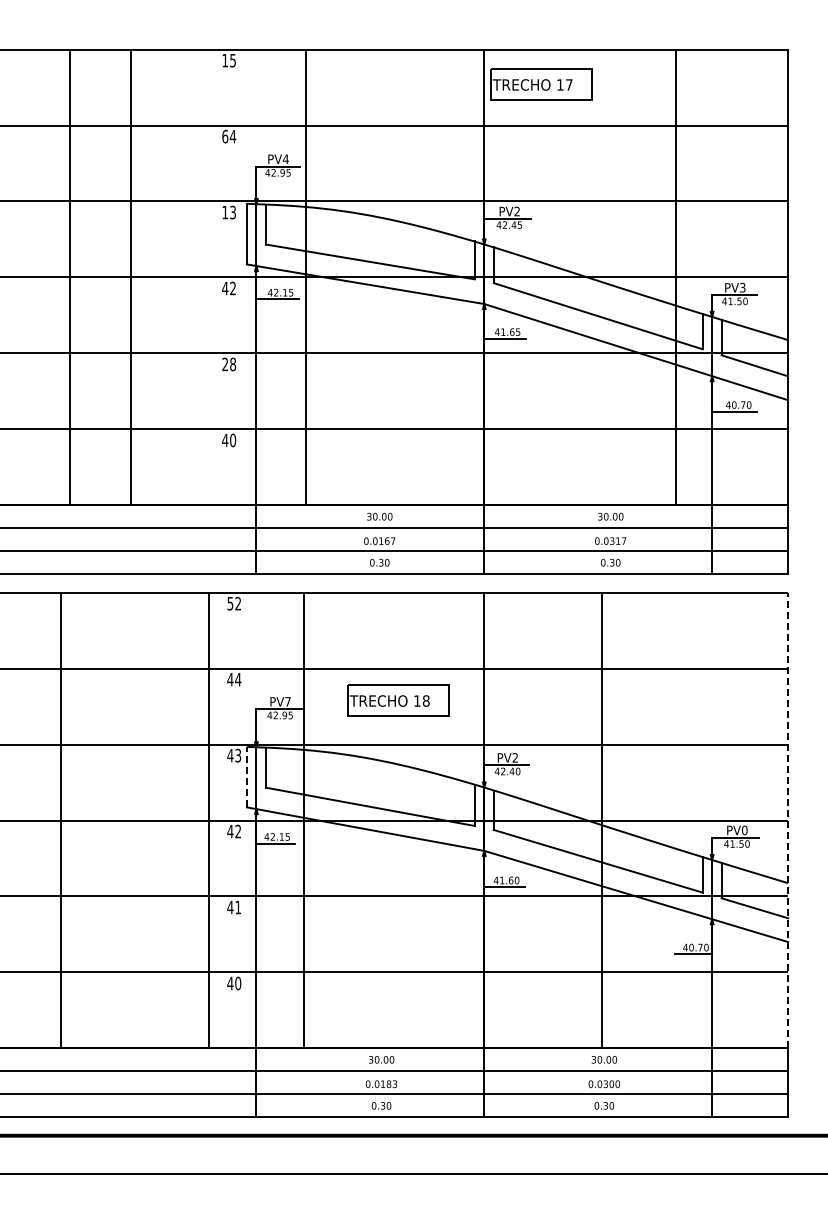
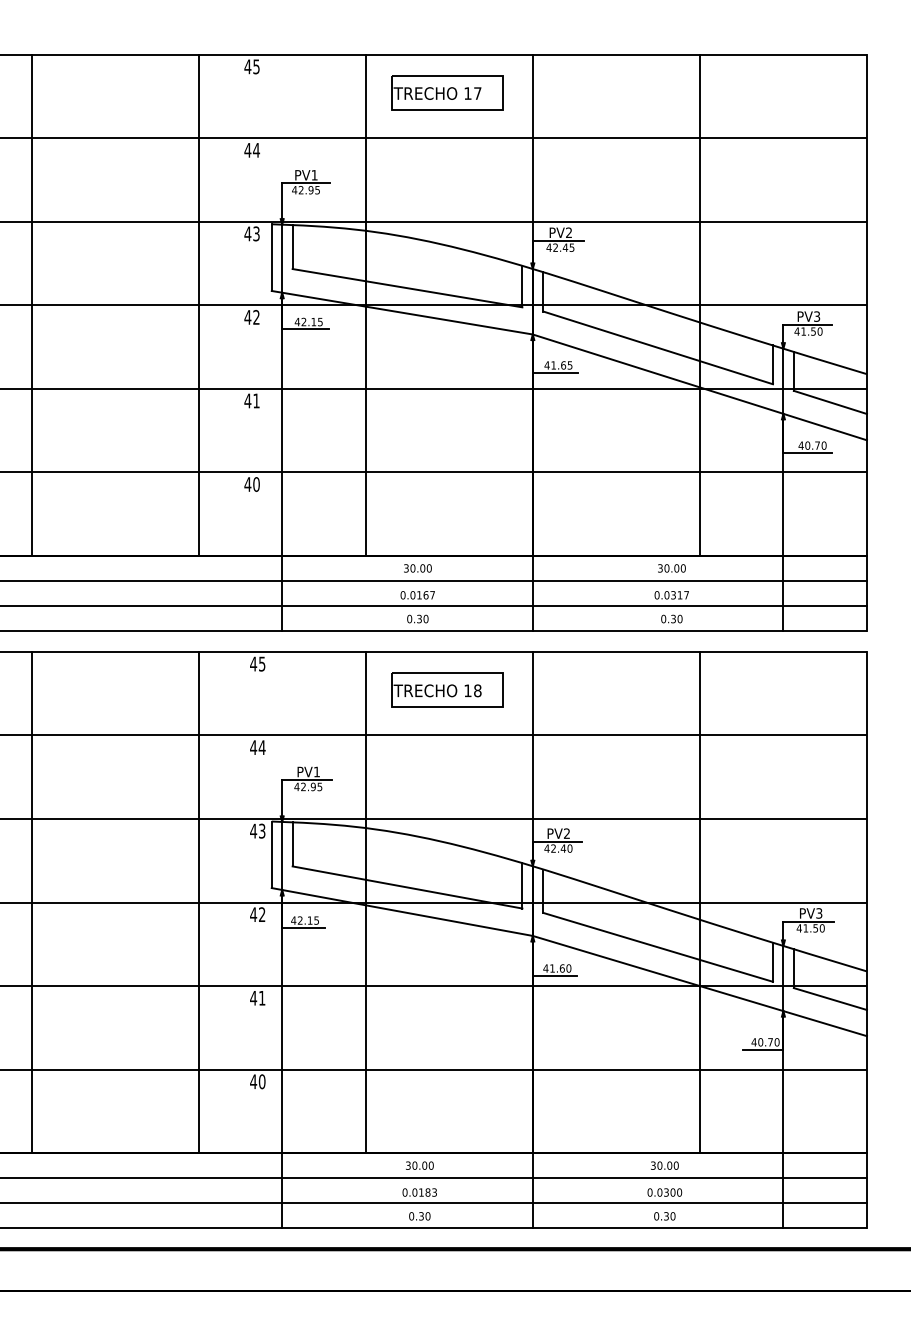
text: (225, 60) -> (248, 66), 15 -> 45
part: (541, 84) -> (447, 93), moved
text: (225, 136) -> (248, 150), 64 -> 44
text: (285, 158) -> (314, 174), PV4 -> PV1
text: (225, 212) -> (248, 233), 13 -> 43
line: (69, 277) -> (31, 305), moved
line: (131, 277) -> (198, 305), moved
line: (306, 277) -> (365, 305), moved
line: (676, 277) -> (700, 305), moved
text: (229, 364) -> (252, 400), 28 -> 41
text: (234, 603) -> (258, 663), 52 -> 45
part: (398, 700) -> (447, 690), moved
text: (287, 701) -> (316, 771), PV7 -> PV1
line: (246, 776) -> (271, 854), dashed -> solid
line: (60, 820) -> (31, 902), moved
line: (209, 820) -> (198, 902), moved
line: (304, 820) -> (365, 902), moved
line: (602, 820) -> (700, 902), moved
line: (788, 820) -> (867, 902), dashed -> solid
text: (744, 830) -> (818, 913), PV0 -> PV3

